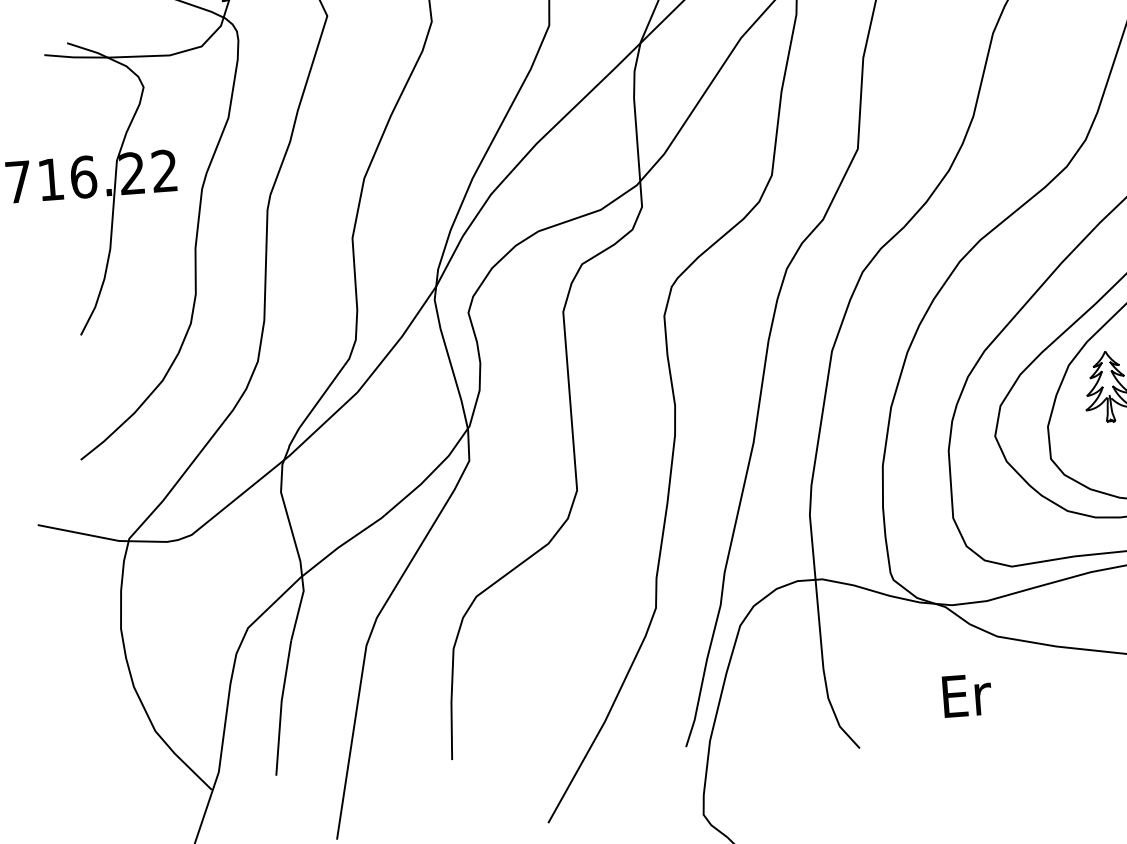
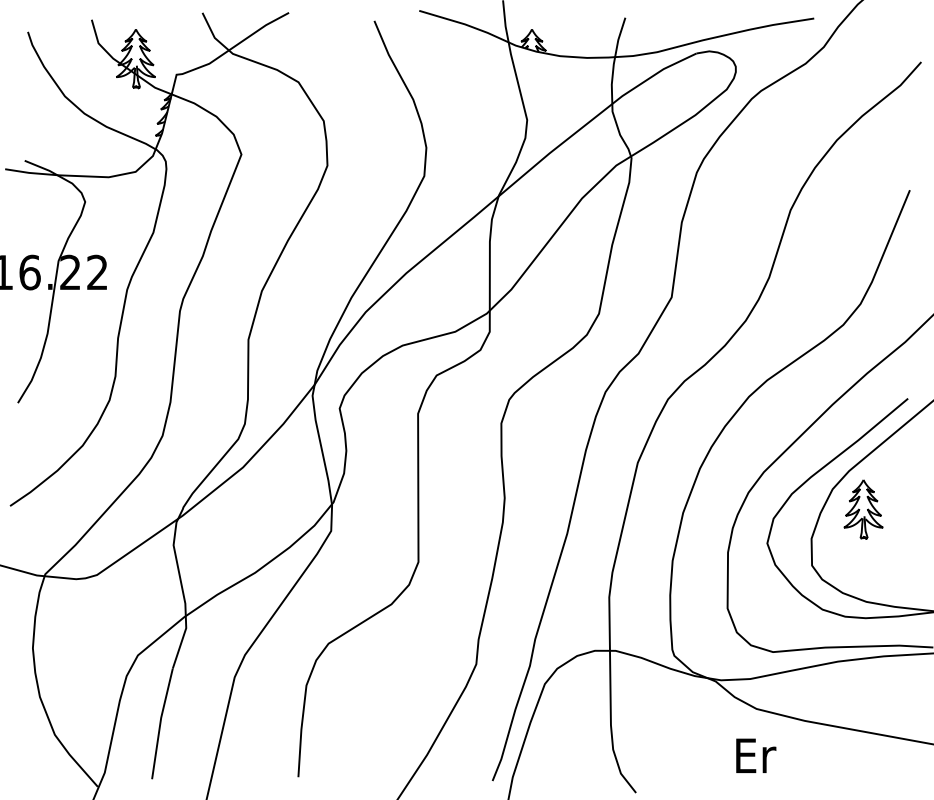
text: (967, 695) -> (756, 755), moved

